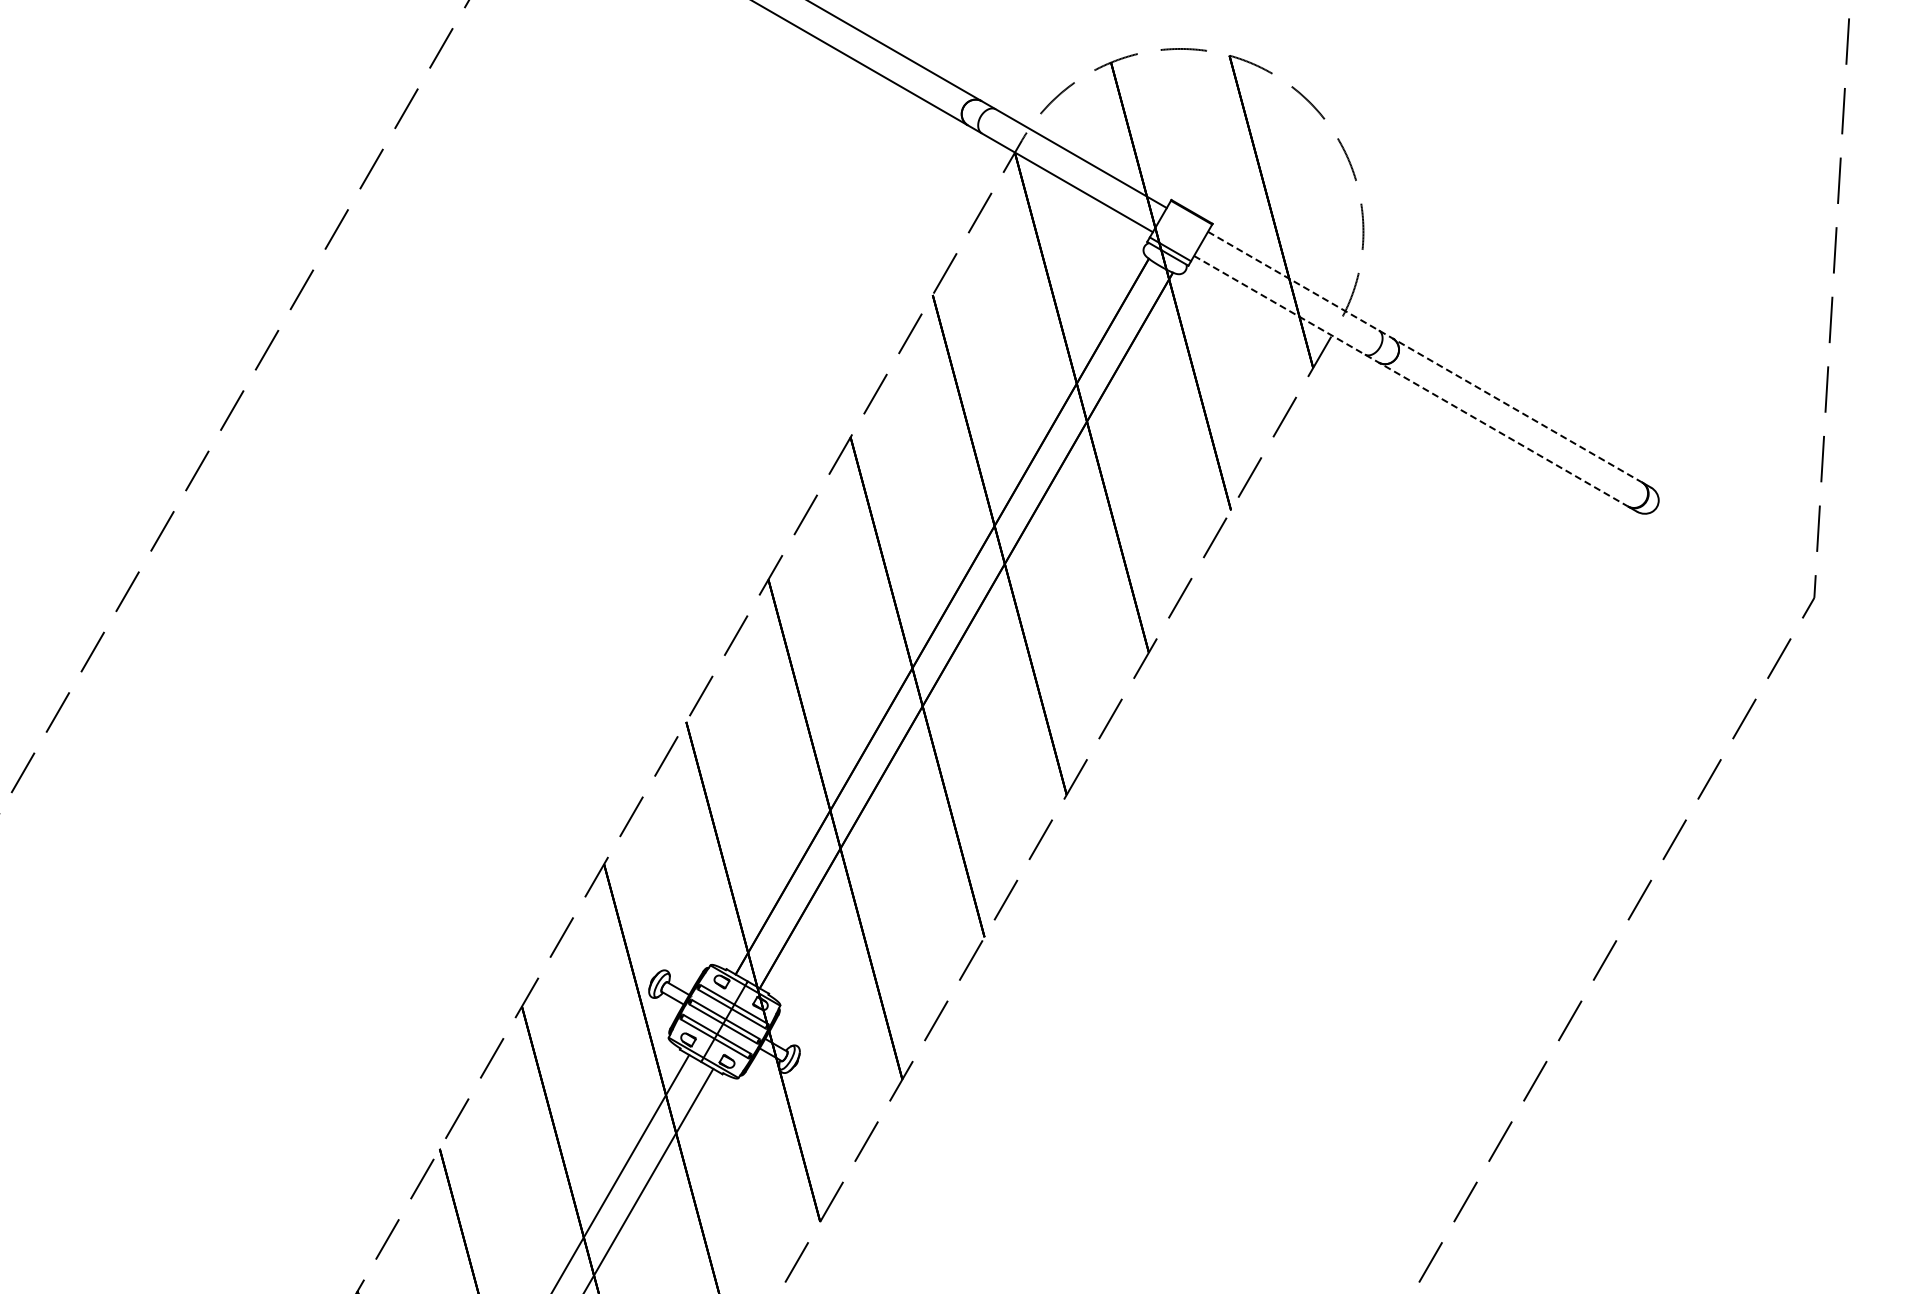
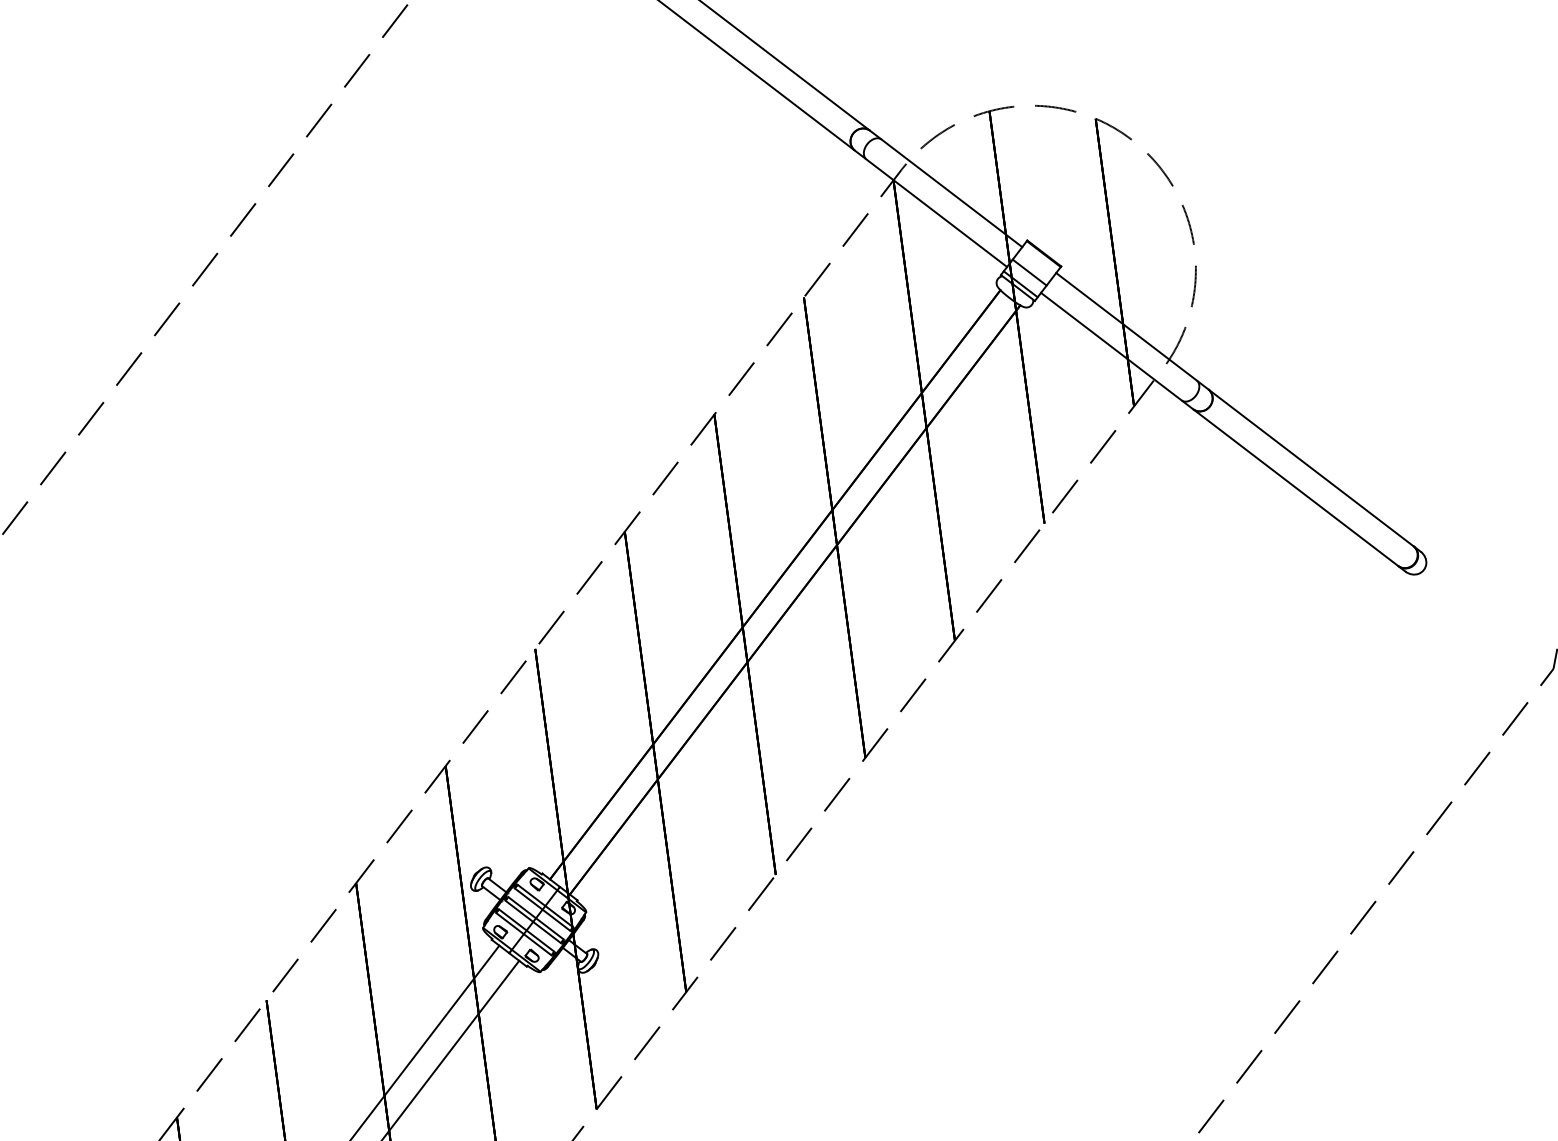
line: (1178, 235) -> (1029, 272), added
line: (1425, 357) -> (1235, 410), dashed -> solid
line: (1411, 381) -> (1219, 429), dashed -> solid

